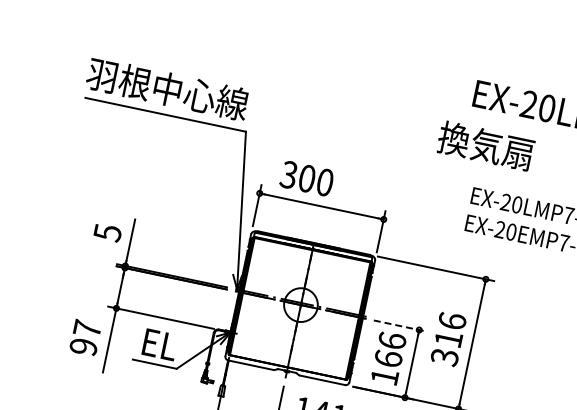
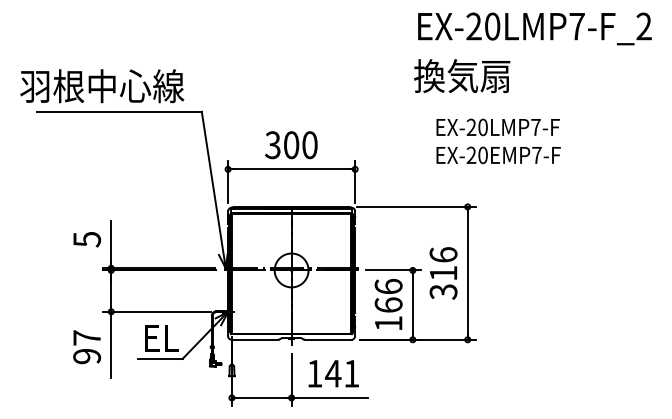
text: (167, 89) -> (102, 86), moved
text: (486, 146) -> (462, 76), moved
text: (307, 179) -> (291, 145), moved
line: (400, 326) -> (393, 270), dashed -> solid

